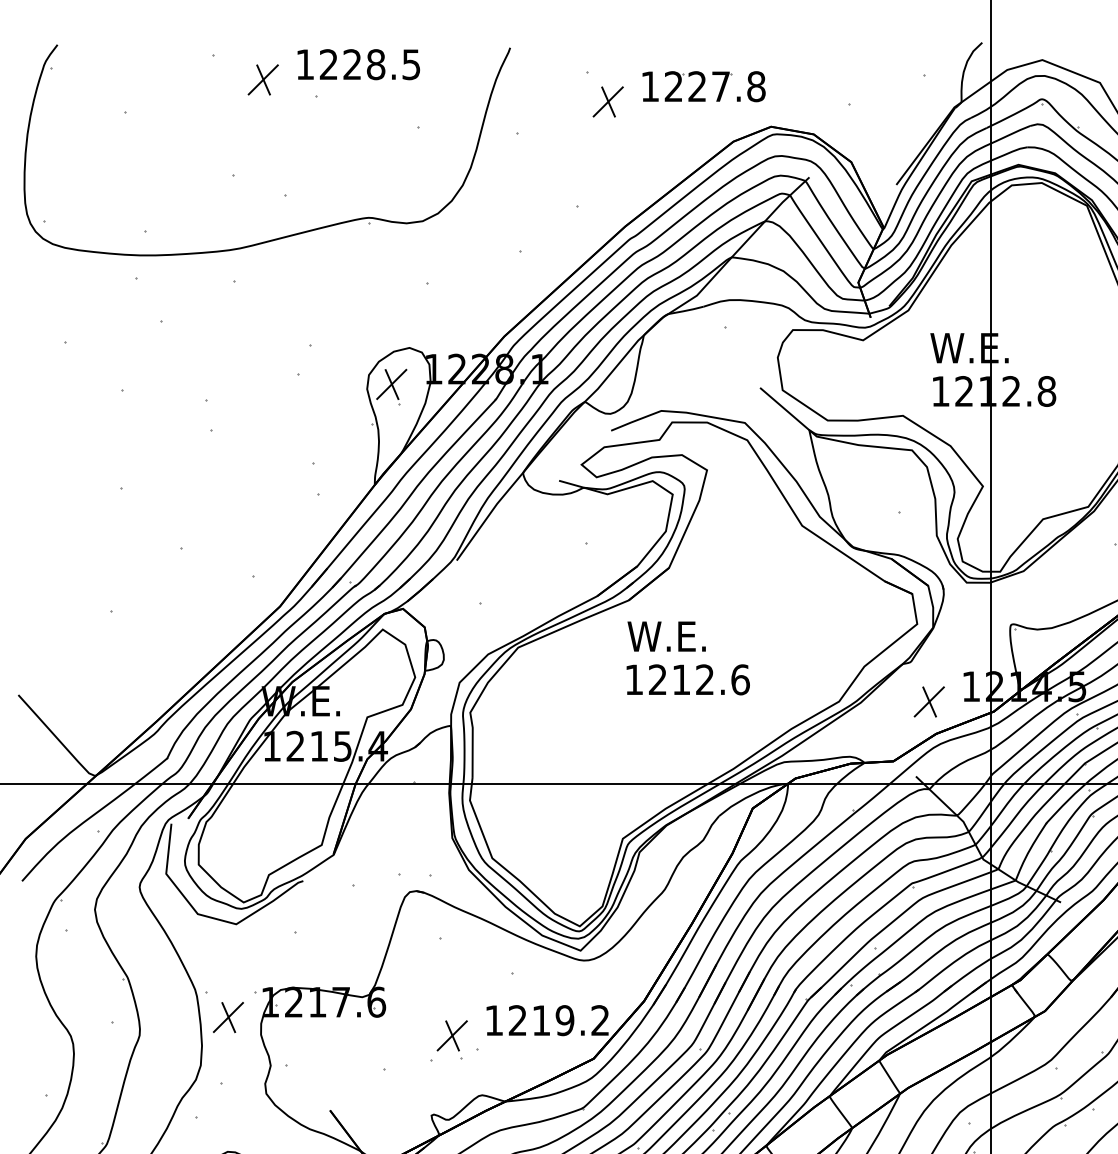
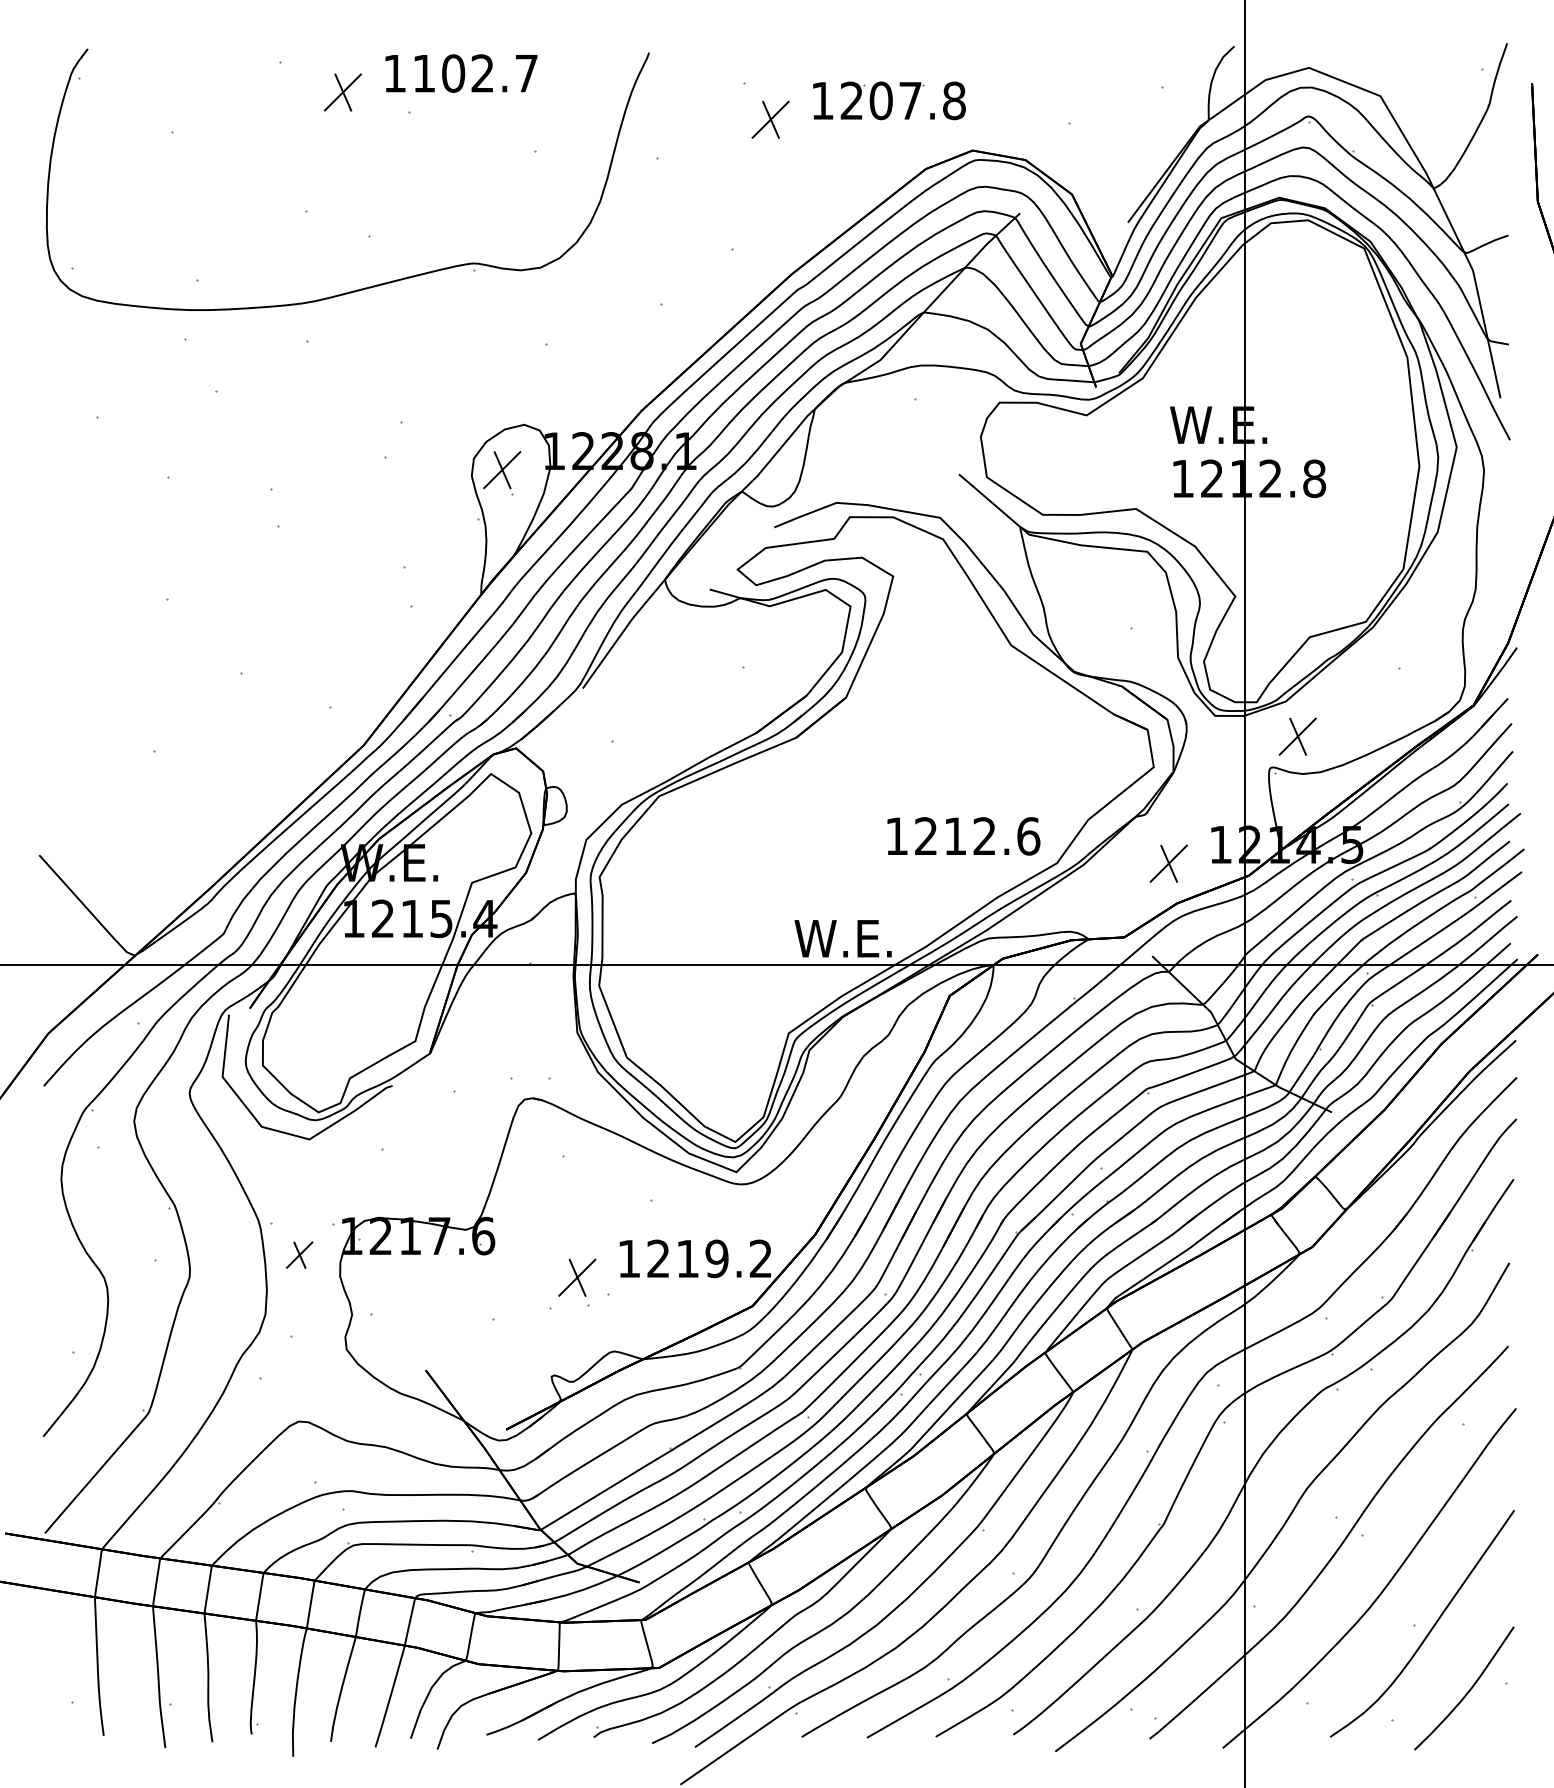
text: (370, 64) -> (475, 73), 1228.5 -> 1102.7
text: (696, 86) -> (880, 100), 1227.8 -> 1207.8
part: (1033, 599) -> (1297, 736), added
text: (666, 636) -> (842, 938), moved
text: (687, 679) -> (963, 836), moved
part: (228, 1017) -> (299, 1255), size x0.7

